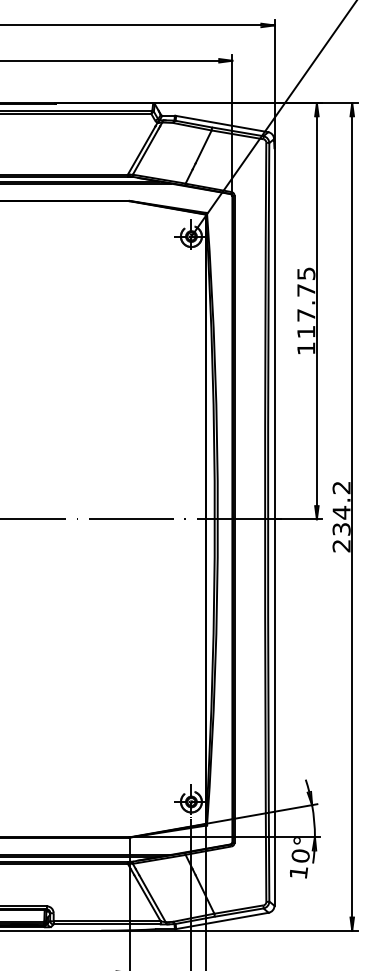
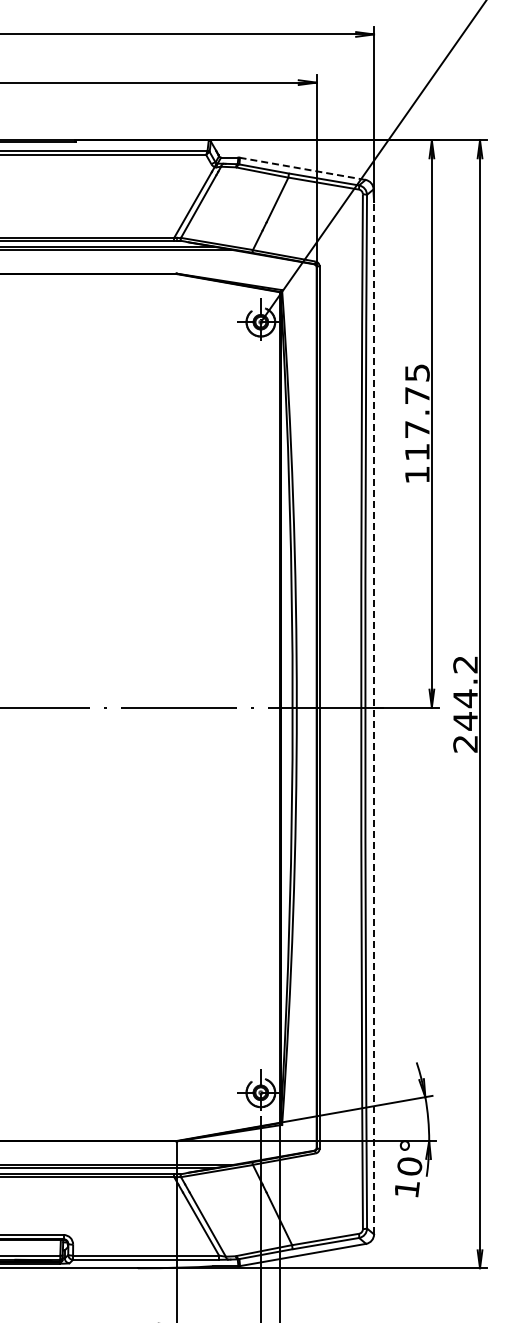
line: (221, 123) -> (302, 168), solid -> dashed
line: (274, 526) -> (374, 717), solid -> dashed
text: (341, 529) -> (465, 721), 234.2 -> 244.2

